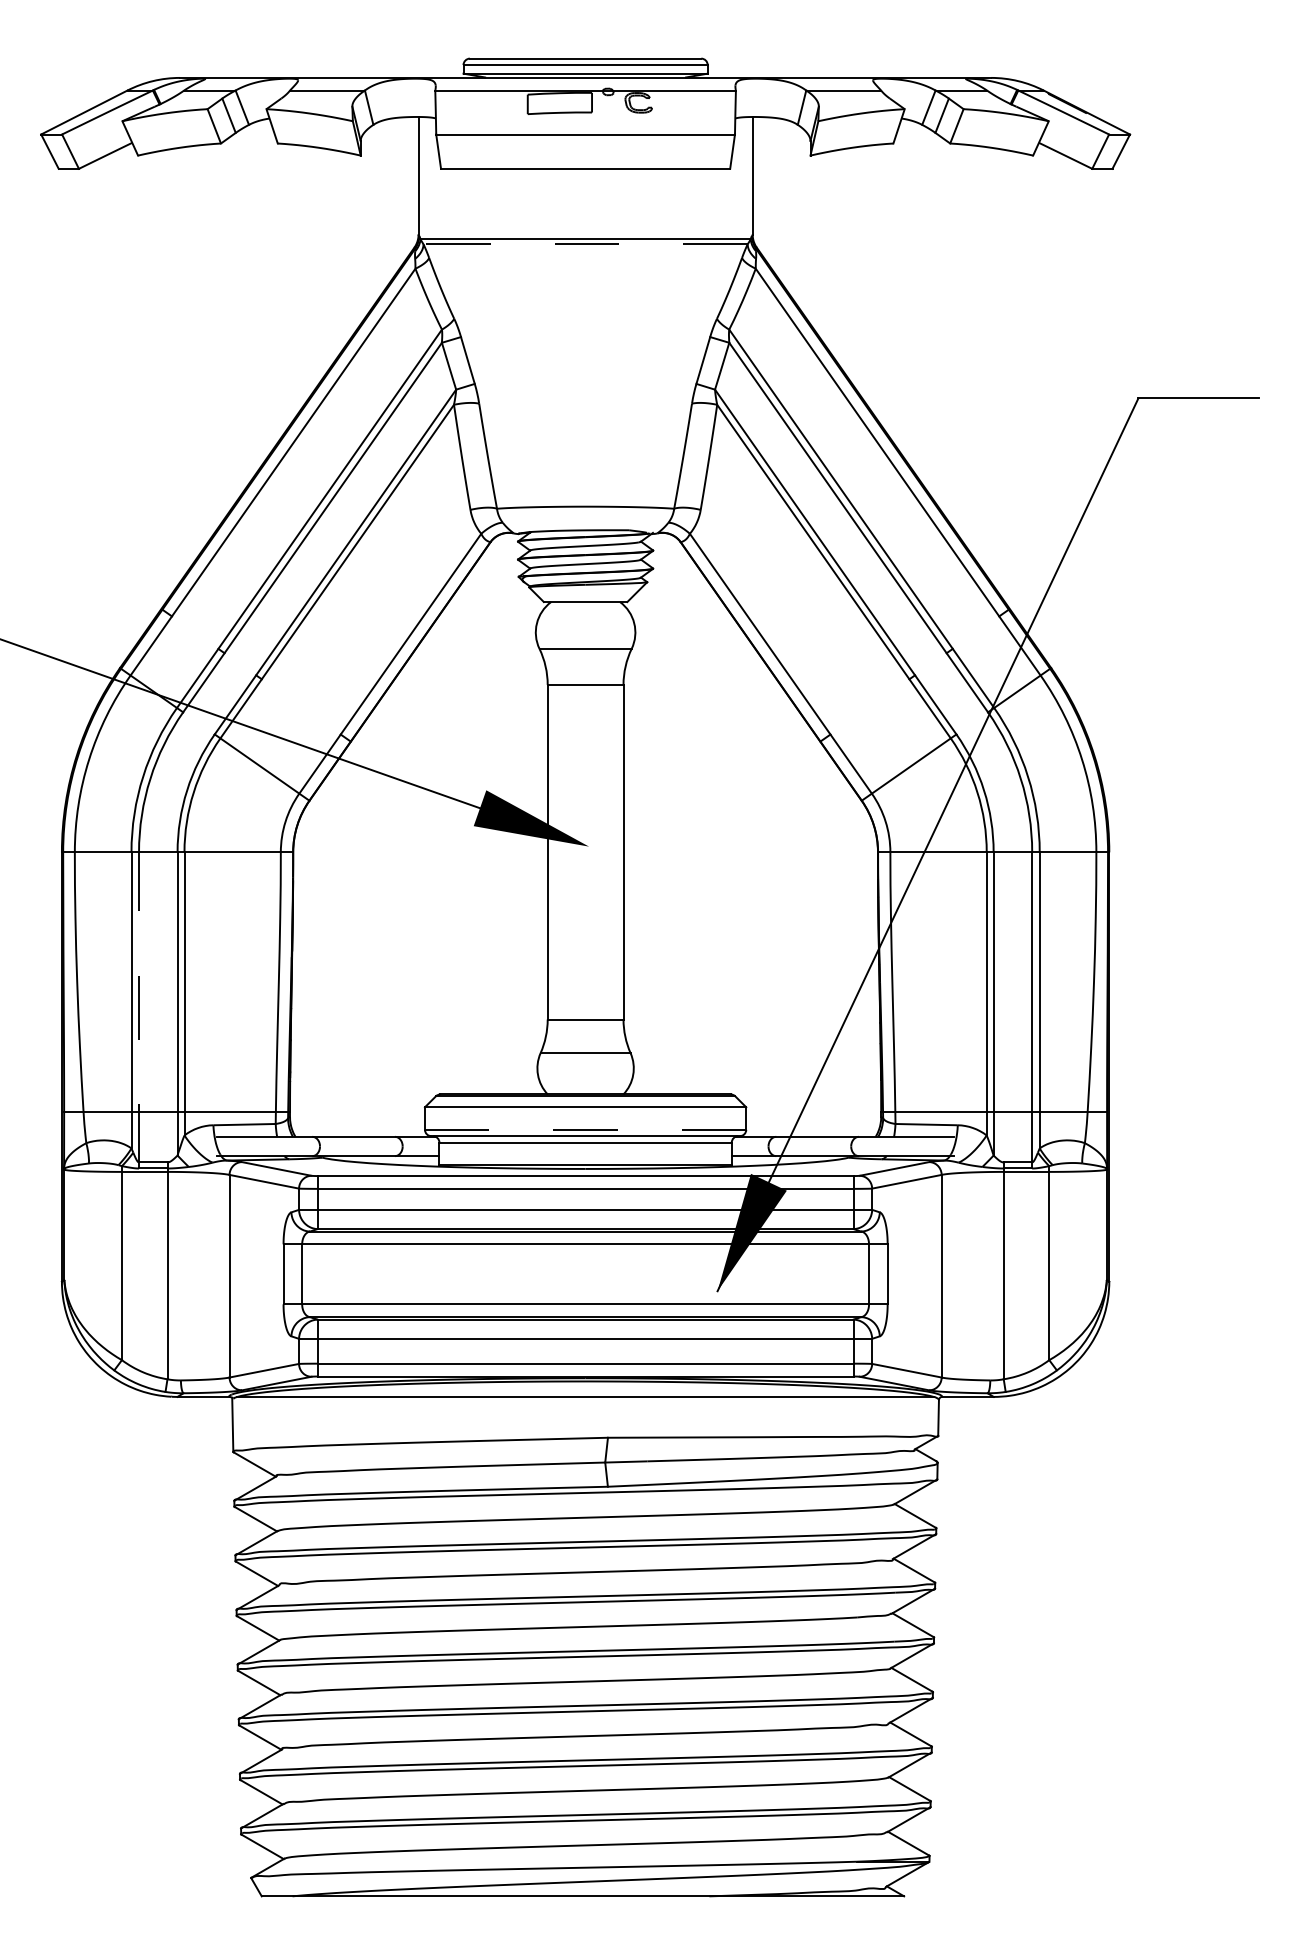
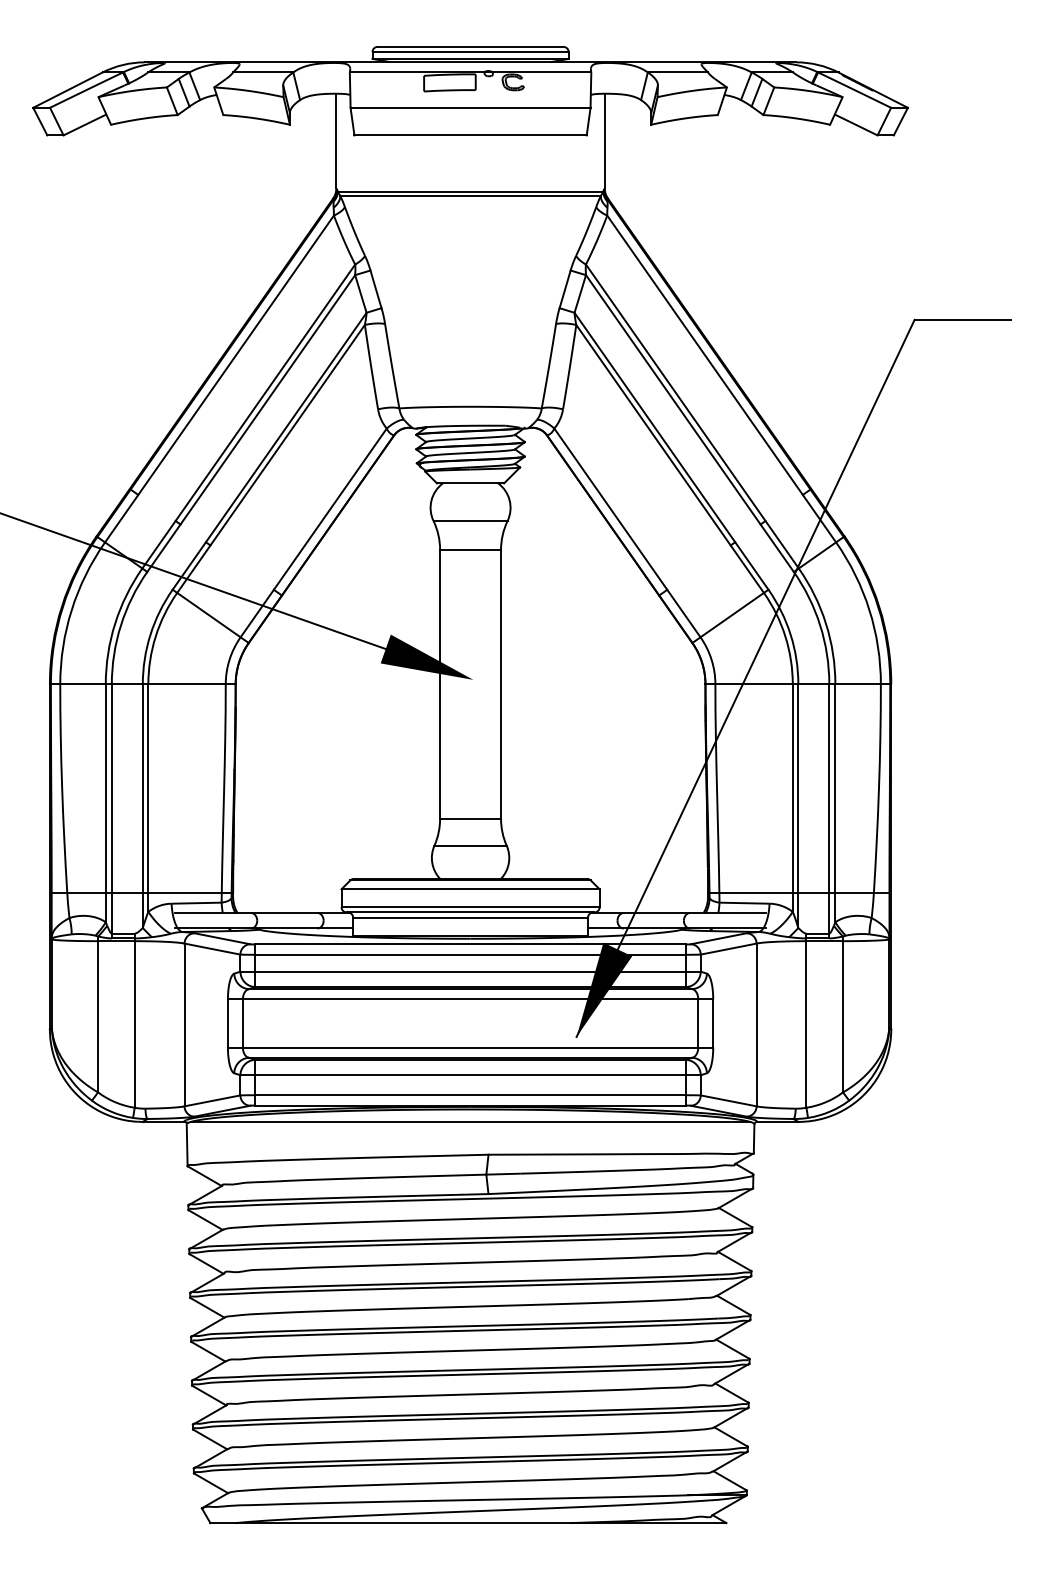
line: (585, 244) -> (470, 196), dashed -> solid
line: (139, 1009) -> (112, 810), dashed -> solid
line: (585, 1129) -> (470, 907), dashed -> solid

